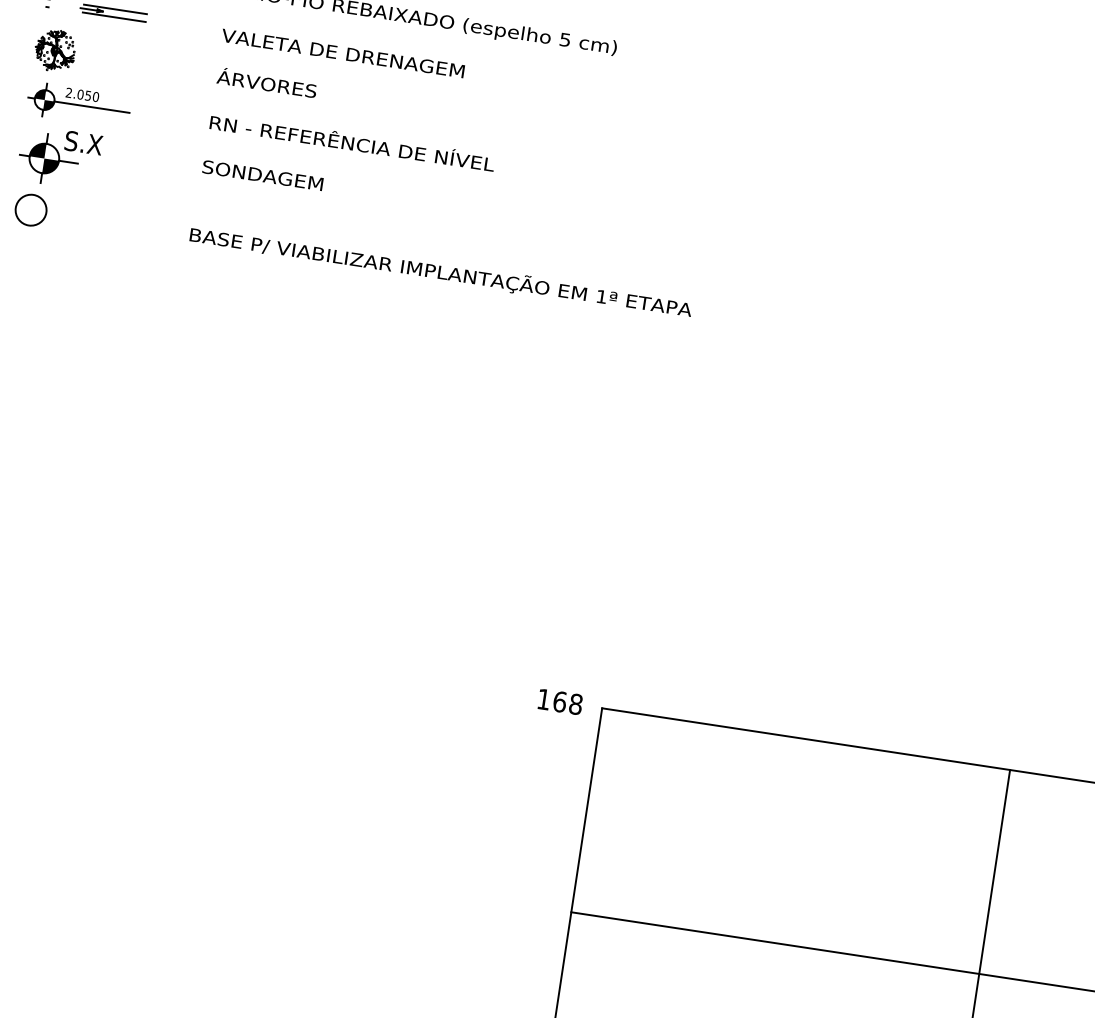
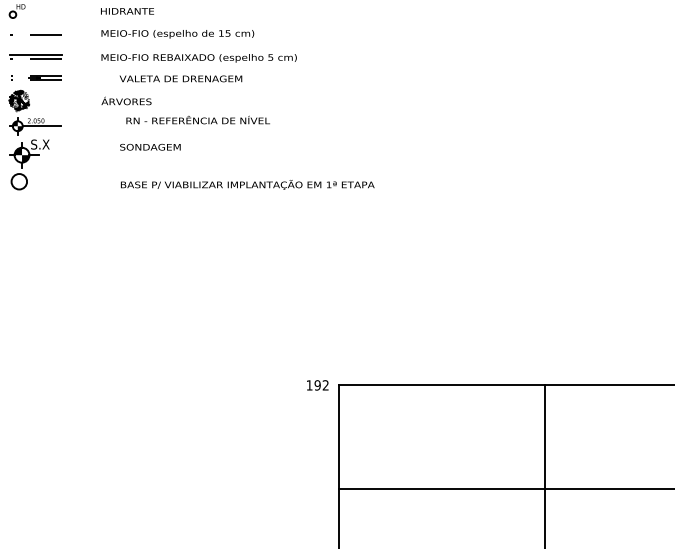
text: (342, 52) -> (180, 78), moved
text: (351, 140) -> (197, 119), moved
text: (263, 176) -> (150, 147), moved
text: (440, 271) -> (247, 184), moved
text: (567, 703) -> (321, 385), 168 -> 192

